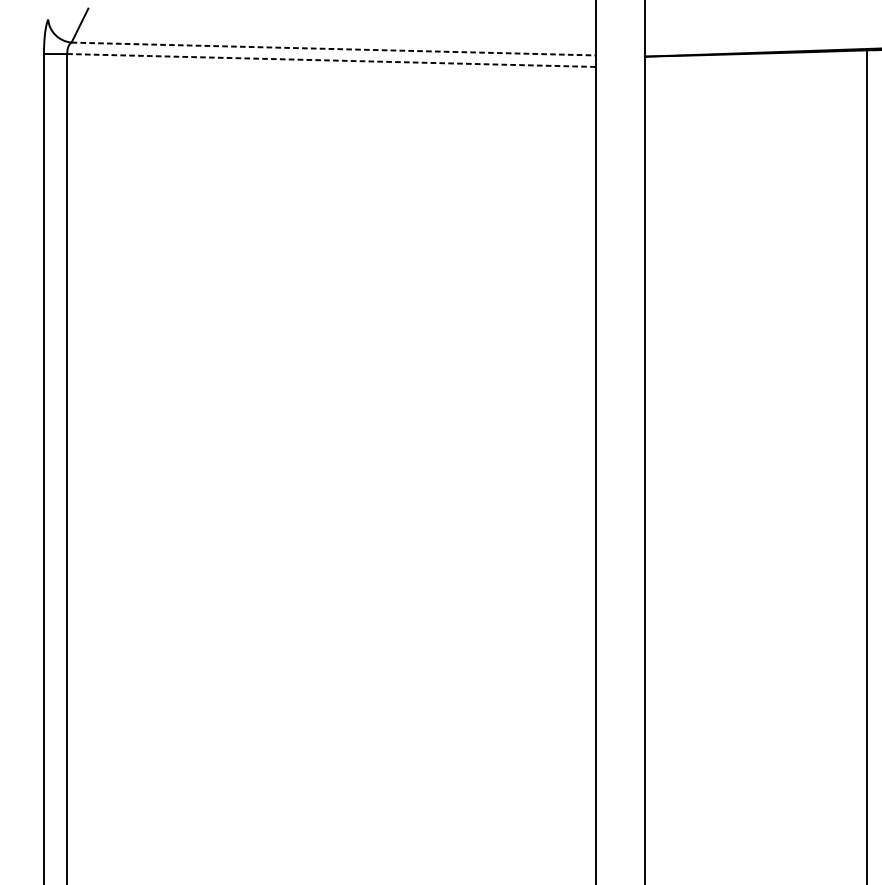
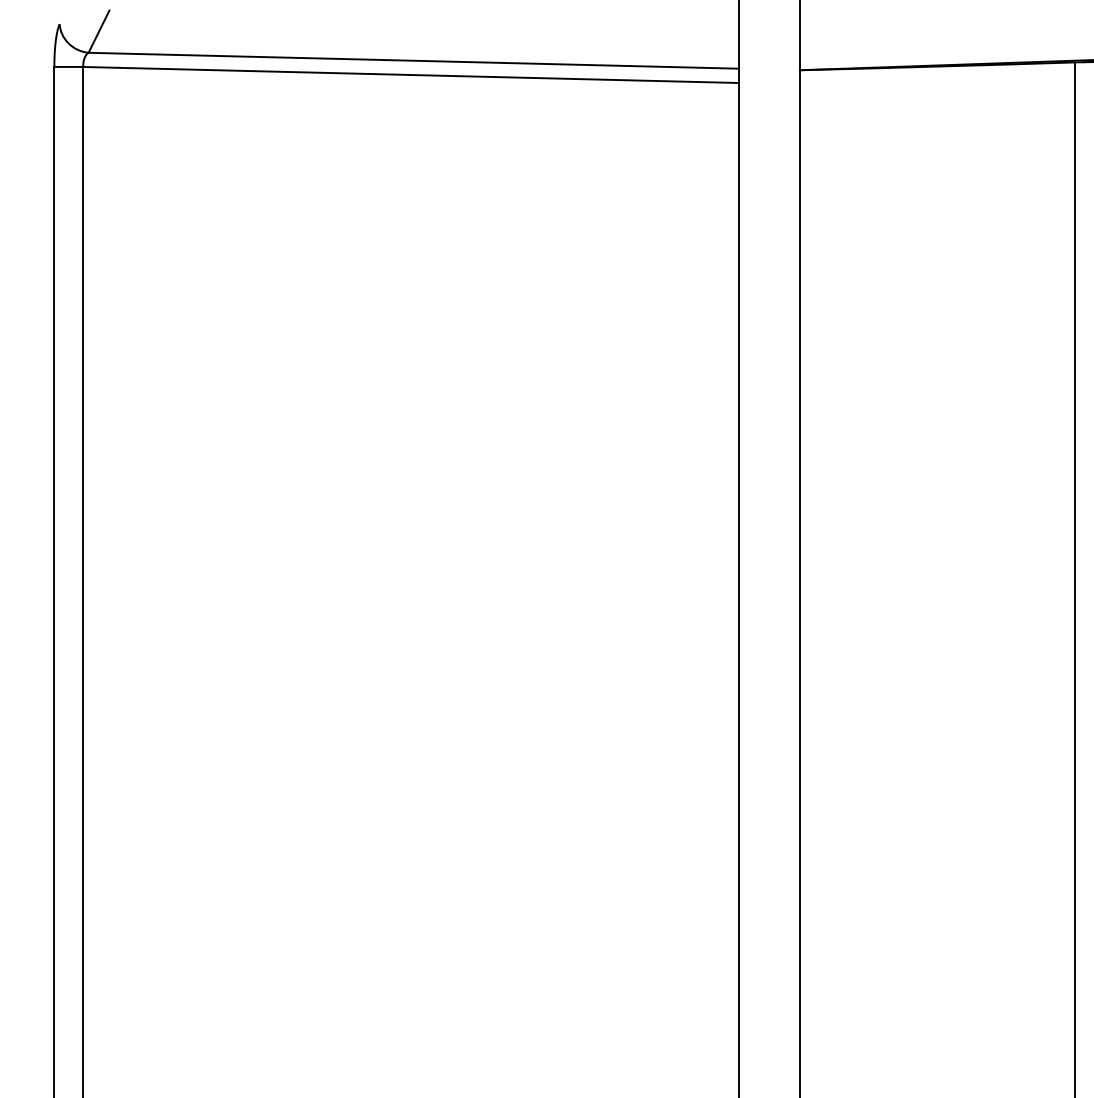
line: (334, 48) -> (414, 60), dashed -> solid
line: (331, 60) -> (411, 75), dashed -> solid

